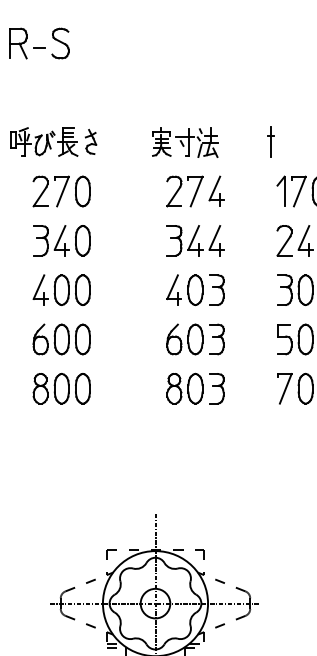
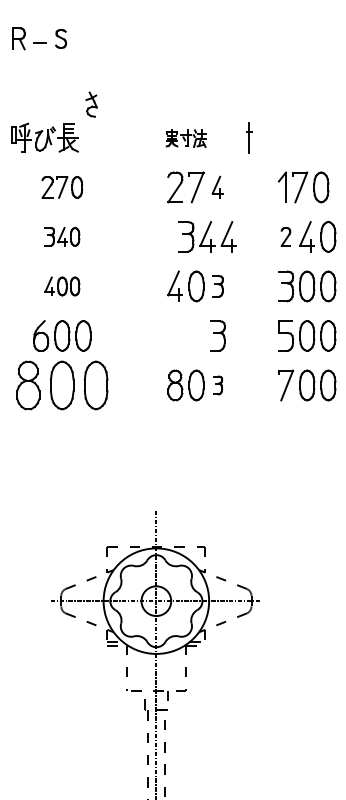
part: (18, 43) -> (18, 38), size x0.7
part: (59, 43) -> (60, 38), size x0.6
part: (90, 141) -> (91, 104), moved
part: (271, 141) -> (249, 137), moved
part: (184, 142) -> (185, 138), size x0.6
part: (216, 190) -> (217, 186), size x0.7
part: (61, 191) -> (62, 187), size x0.7
part: (61, 240) -> (62, 236), size x0.6
part: (195, 240) -> (207, 236), moved
part: (284, 240) -> (285, 236), size x0.6
part: (61, 290) -> (62, 286), size x0.6
part: (216, 290) -> (217, 286), size x0.7
part: (184, 339) -> (185, 335), removed
part: (61, 388) -> (62, 385), size x1.6
part: (216, 388) -> (217, 385), size x0.6

